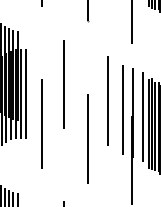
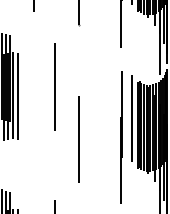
line: (108, 100) -> (98, 102), removed
line: (123, 109) -> (112, 111), removed
line: (41, 124) -> (33, 125), removed

